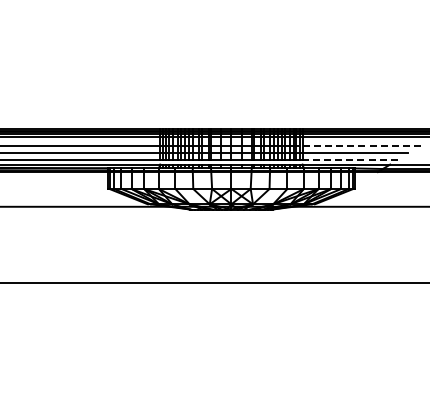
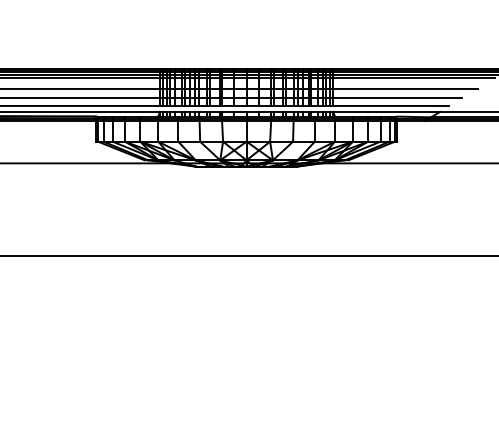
line: (358, 145) -> (401, 88), dashed -> solid
line: (350, 159) -> (391, 105), dashed -> solid

